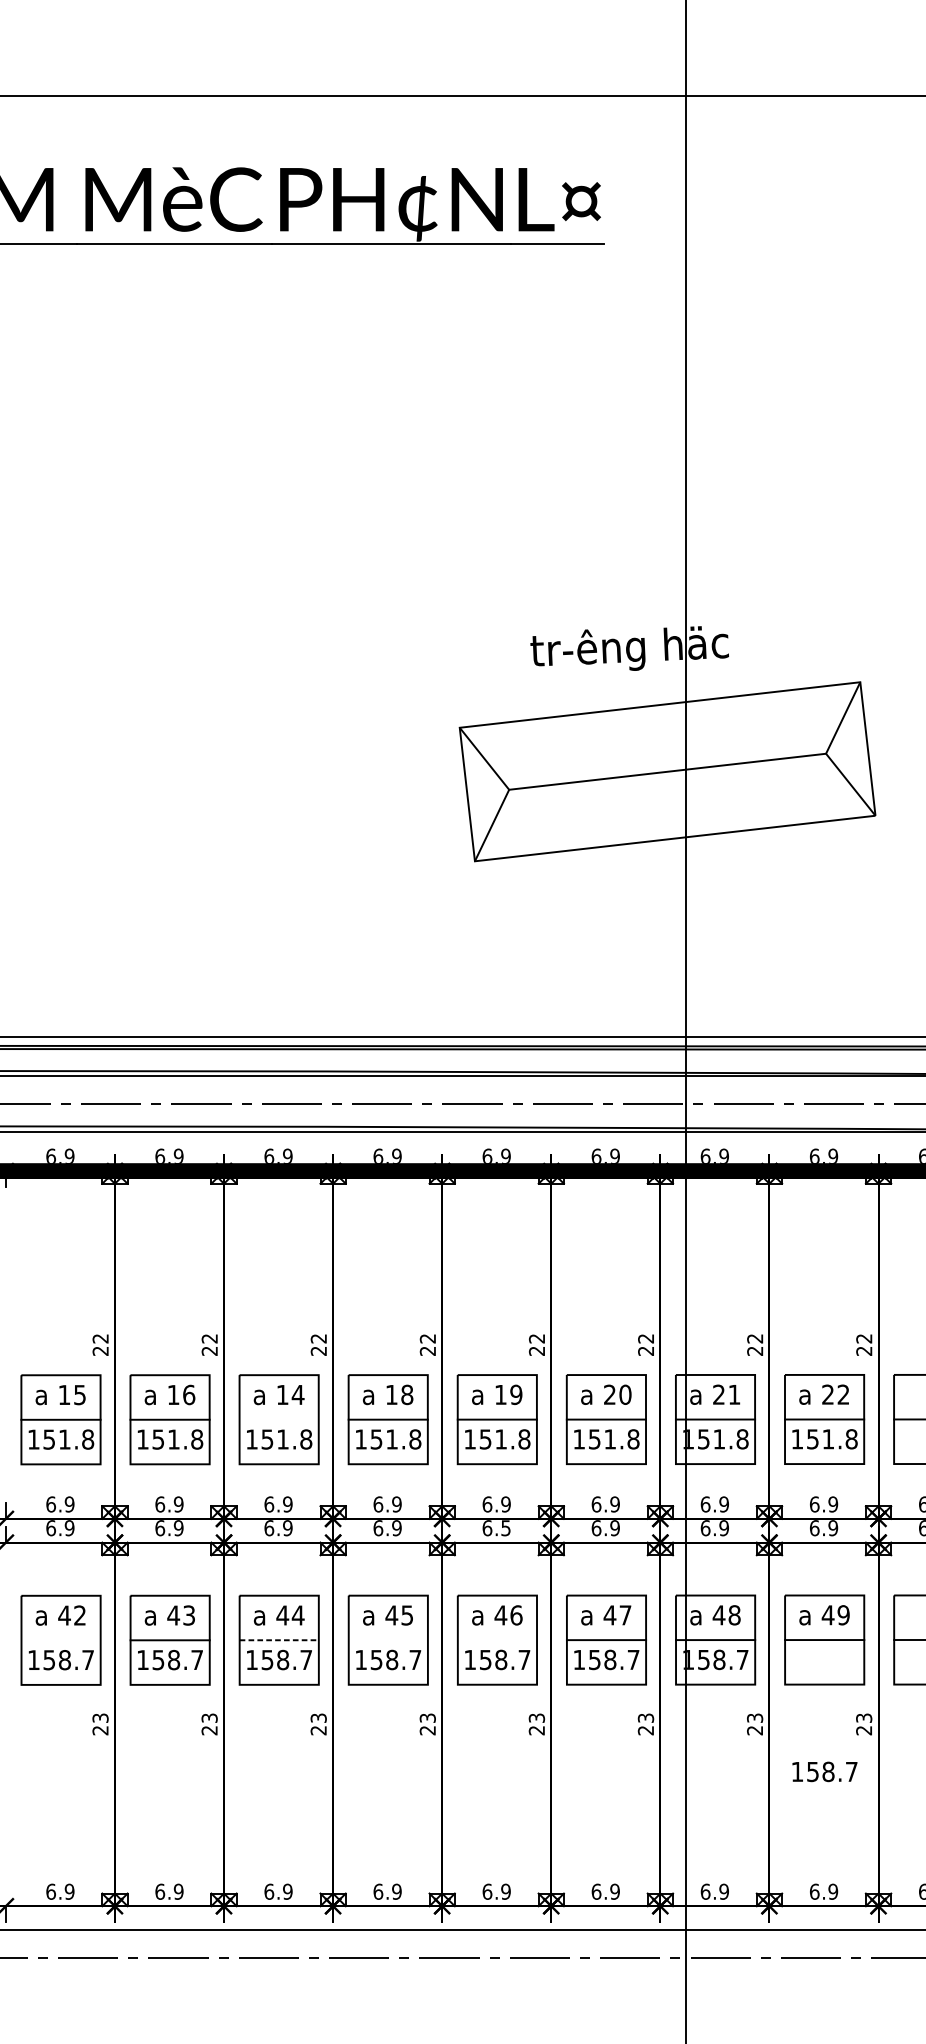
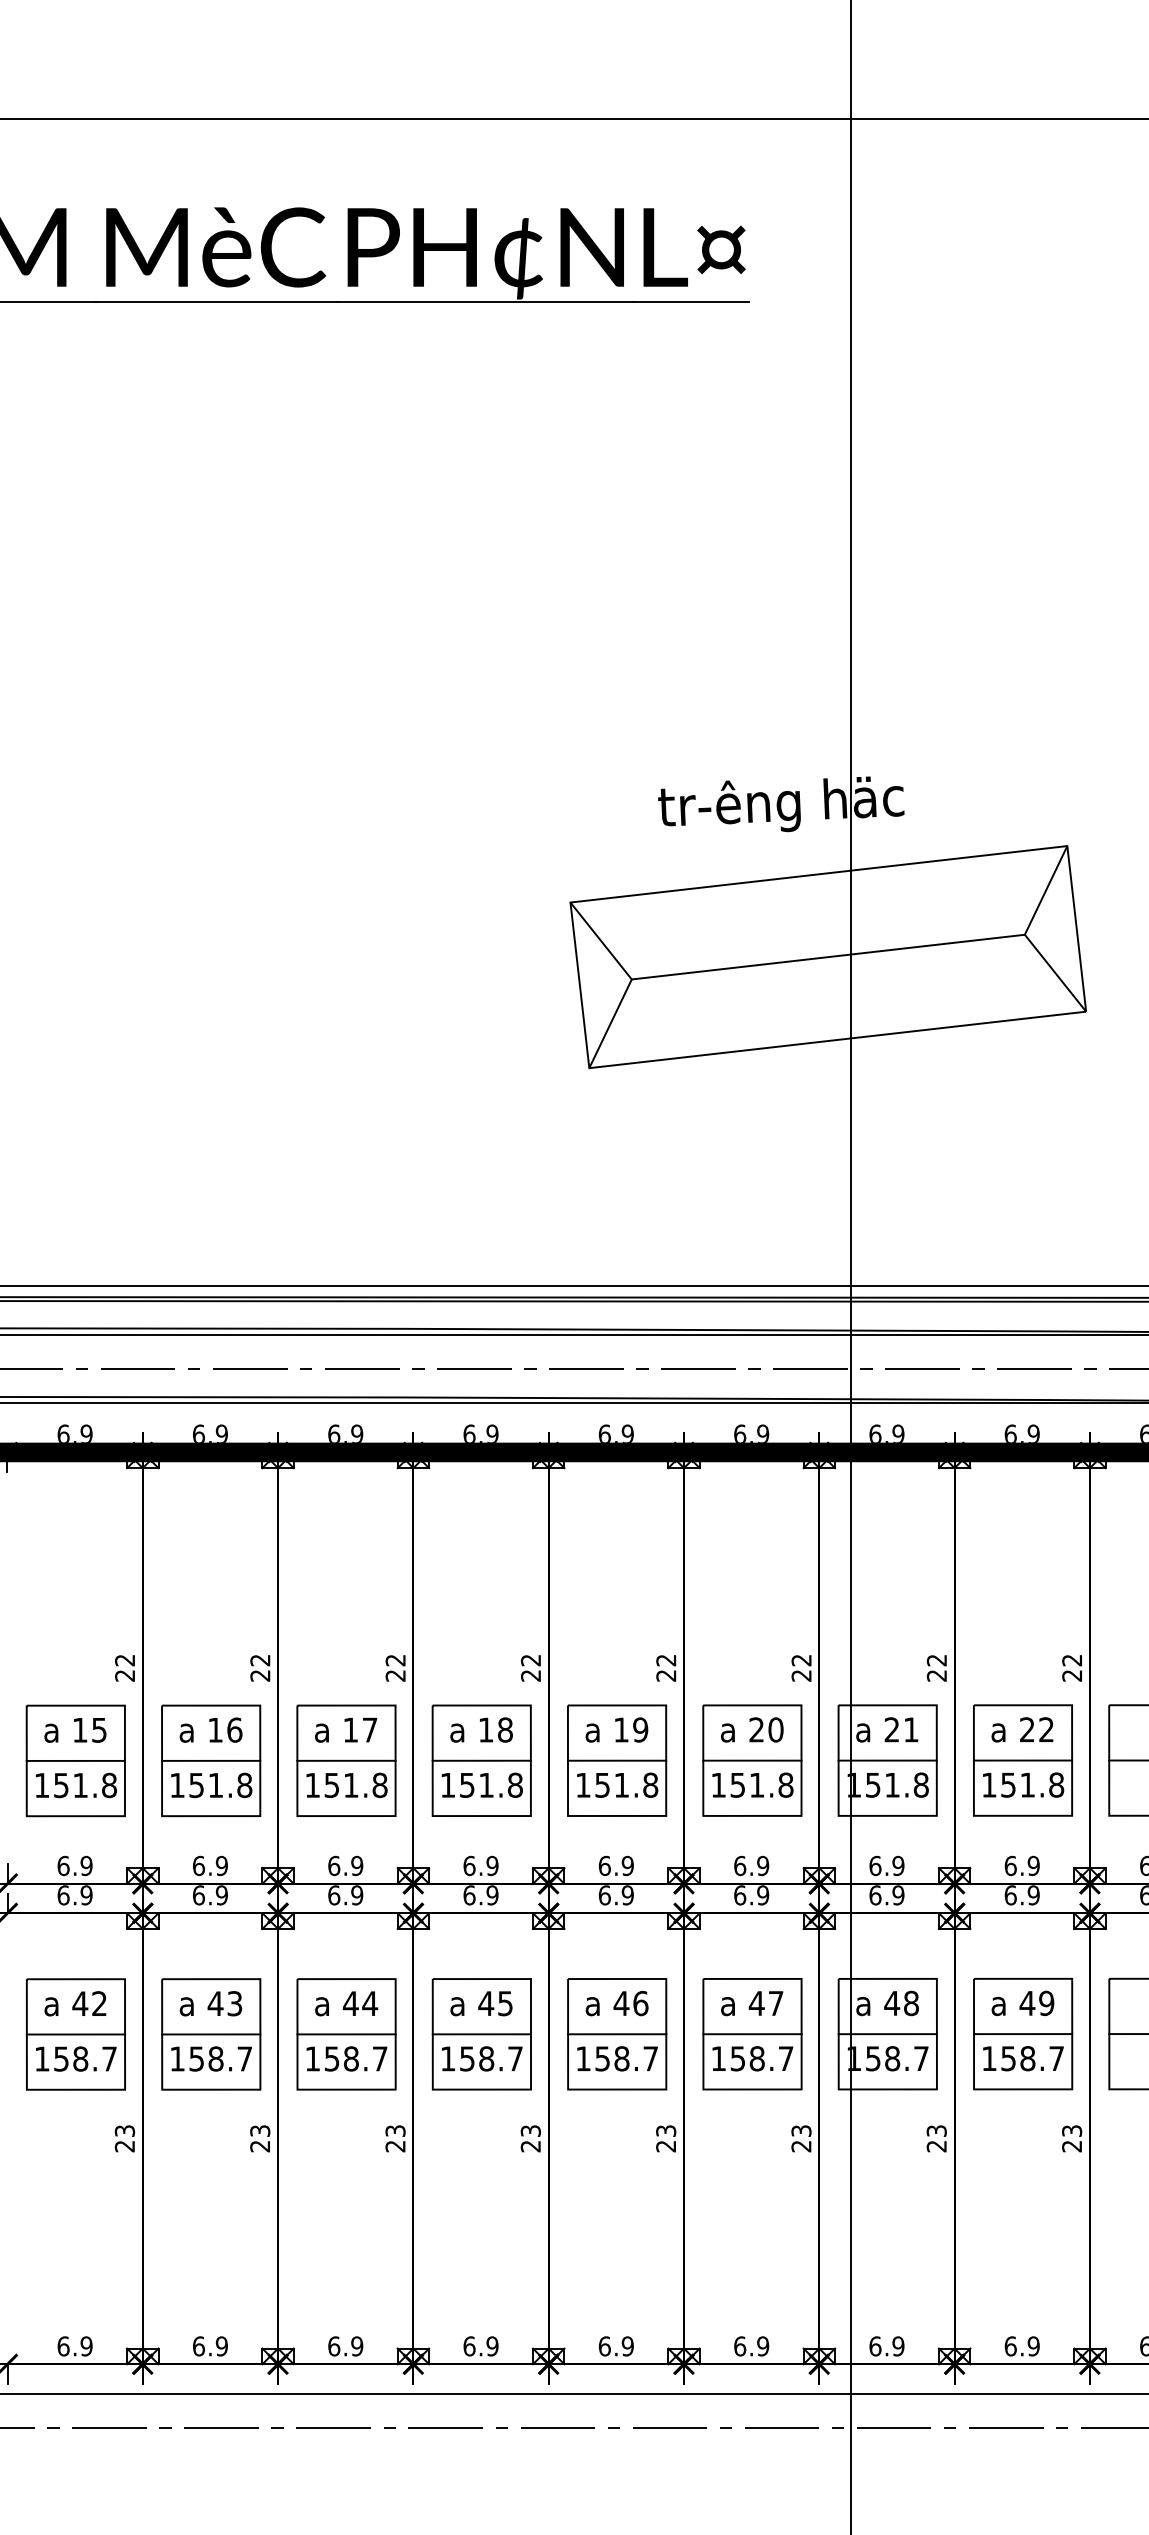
text: (297, 1394) -> (369, 1729), 14 -> 17
line: (279, 1419) -> (346, 1760), added
text: (505, 1528) -> (627, 1895), 6.5 -> 6.9
line: (60, 1640) -> (75, 2034), added
line: (279, 1640) -> (347, 2034), dashed -> solid
line: (388, 1640) -> (481, 2034), added
line: (497, 1640) -> (617, 2034), added
text: (824, 1771) -> (1023, 2058), moved

